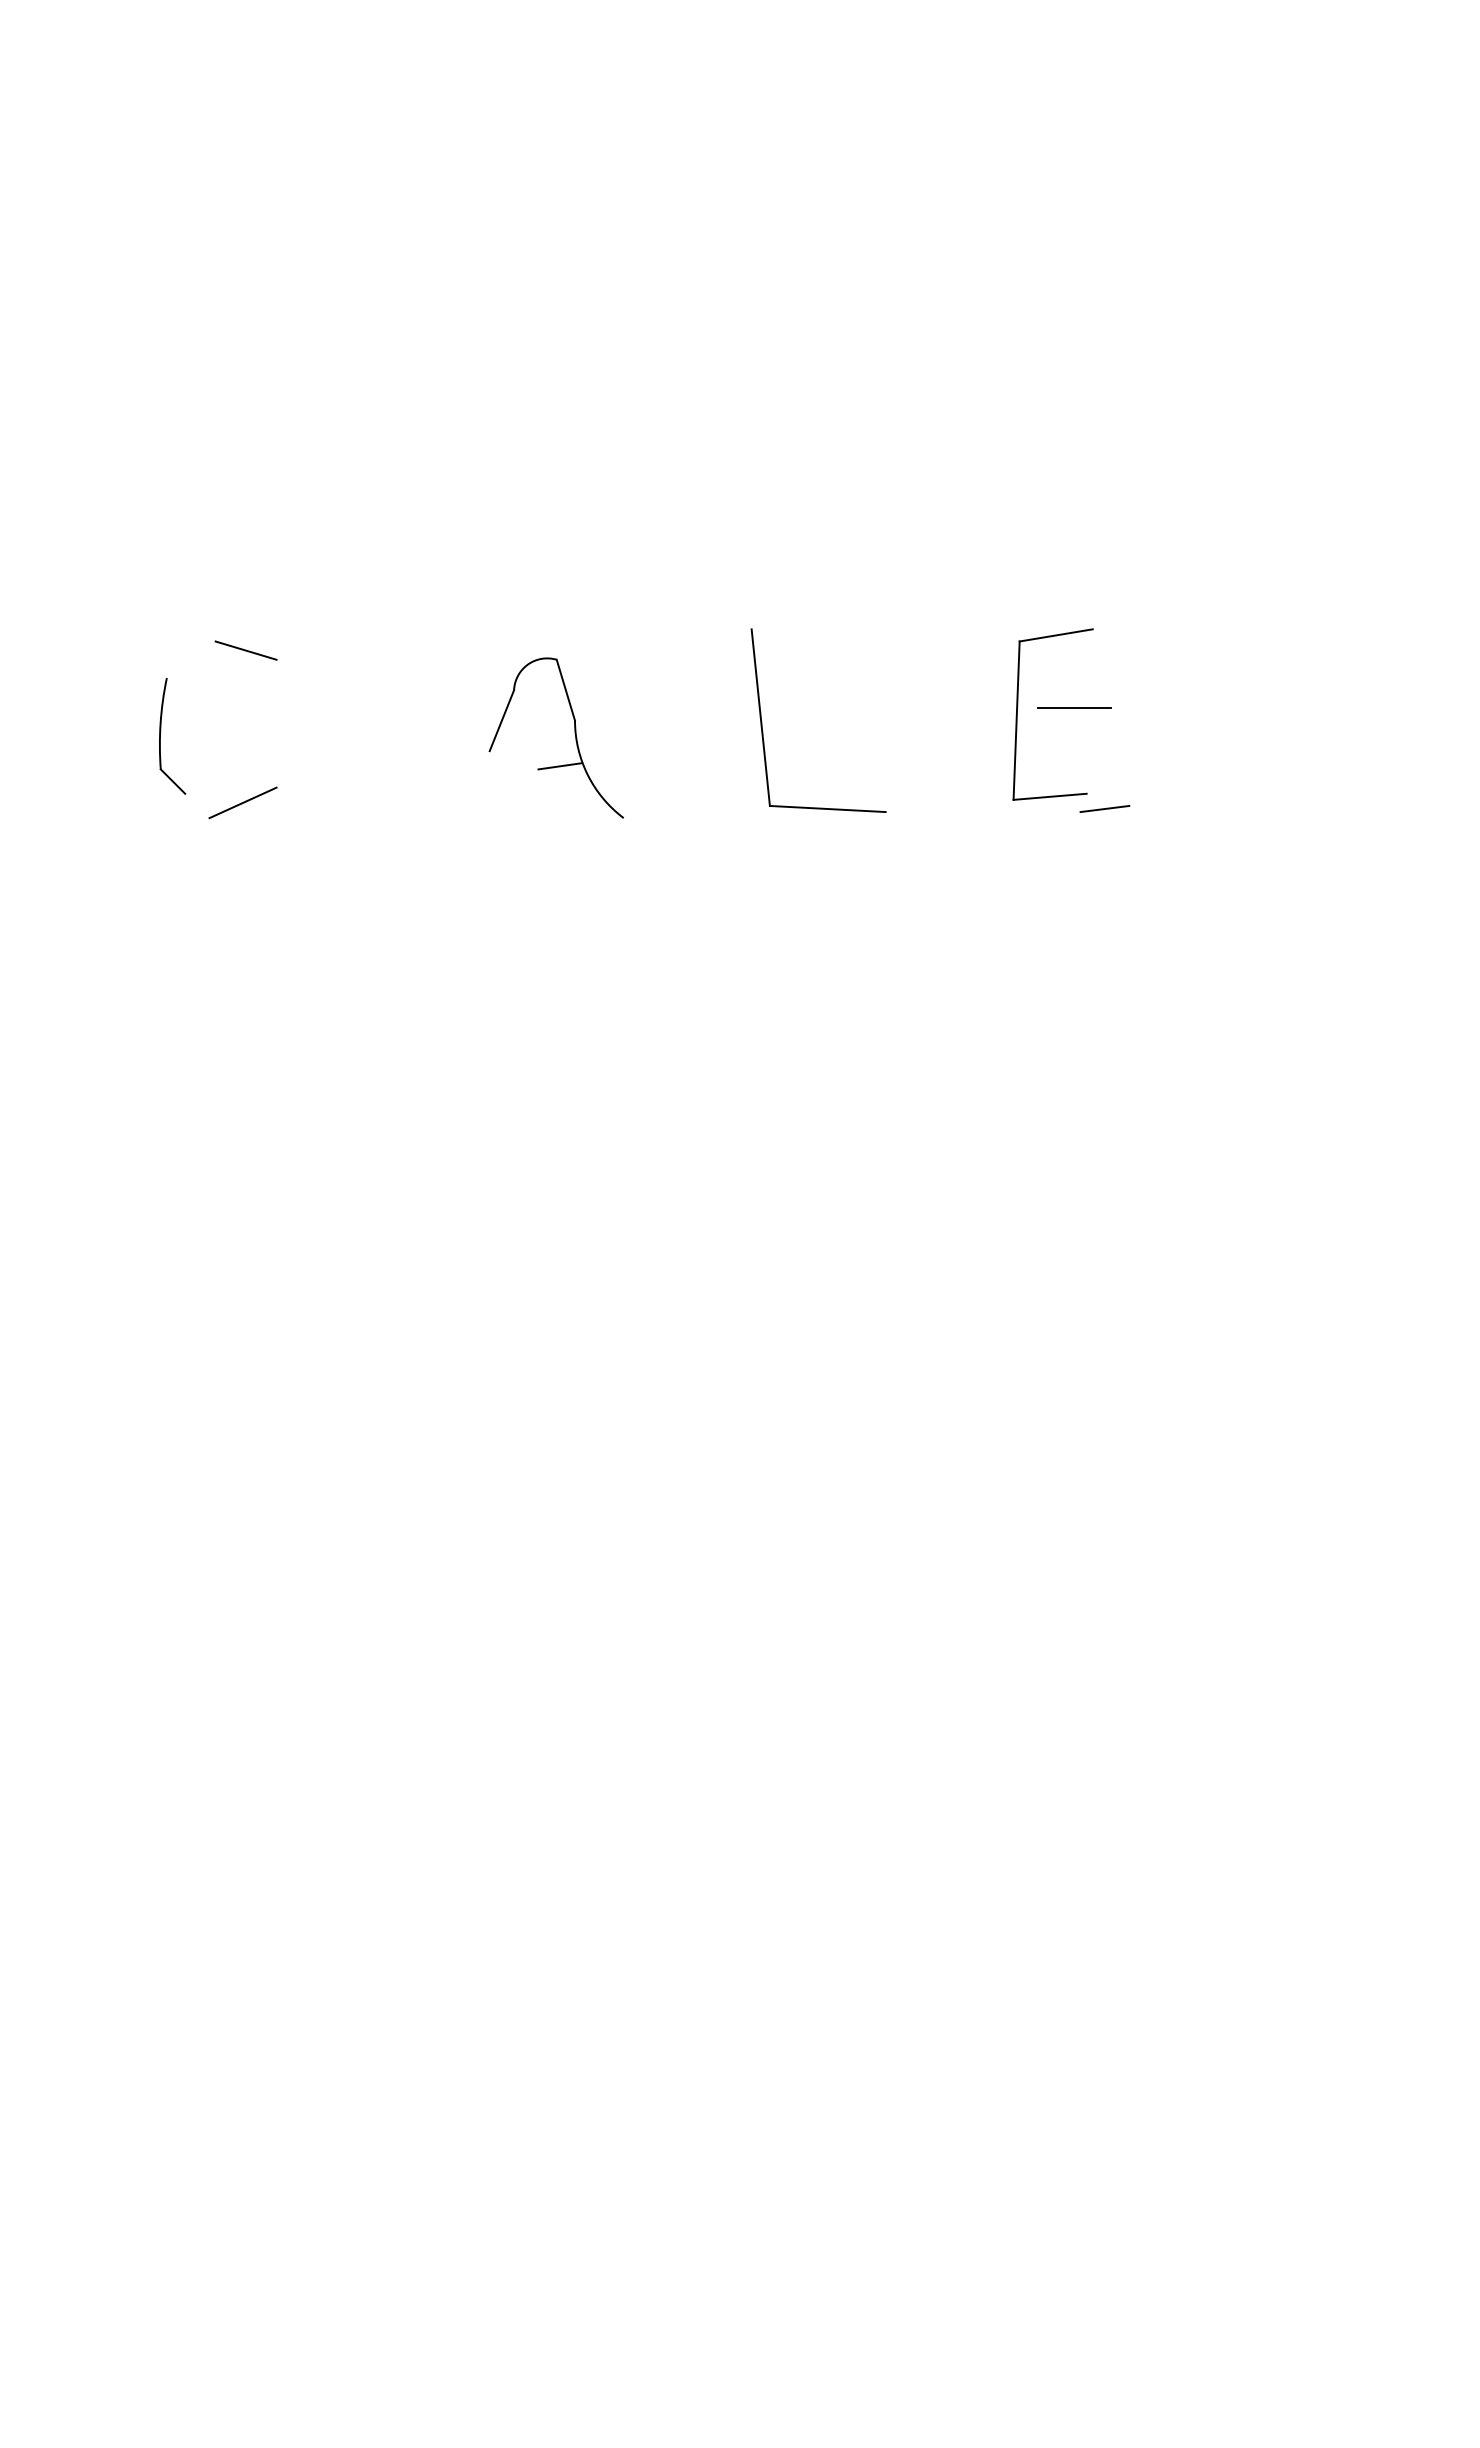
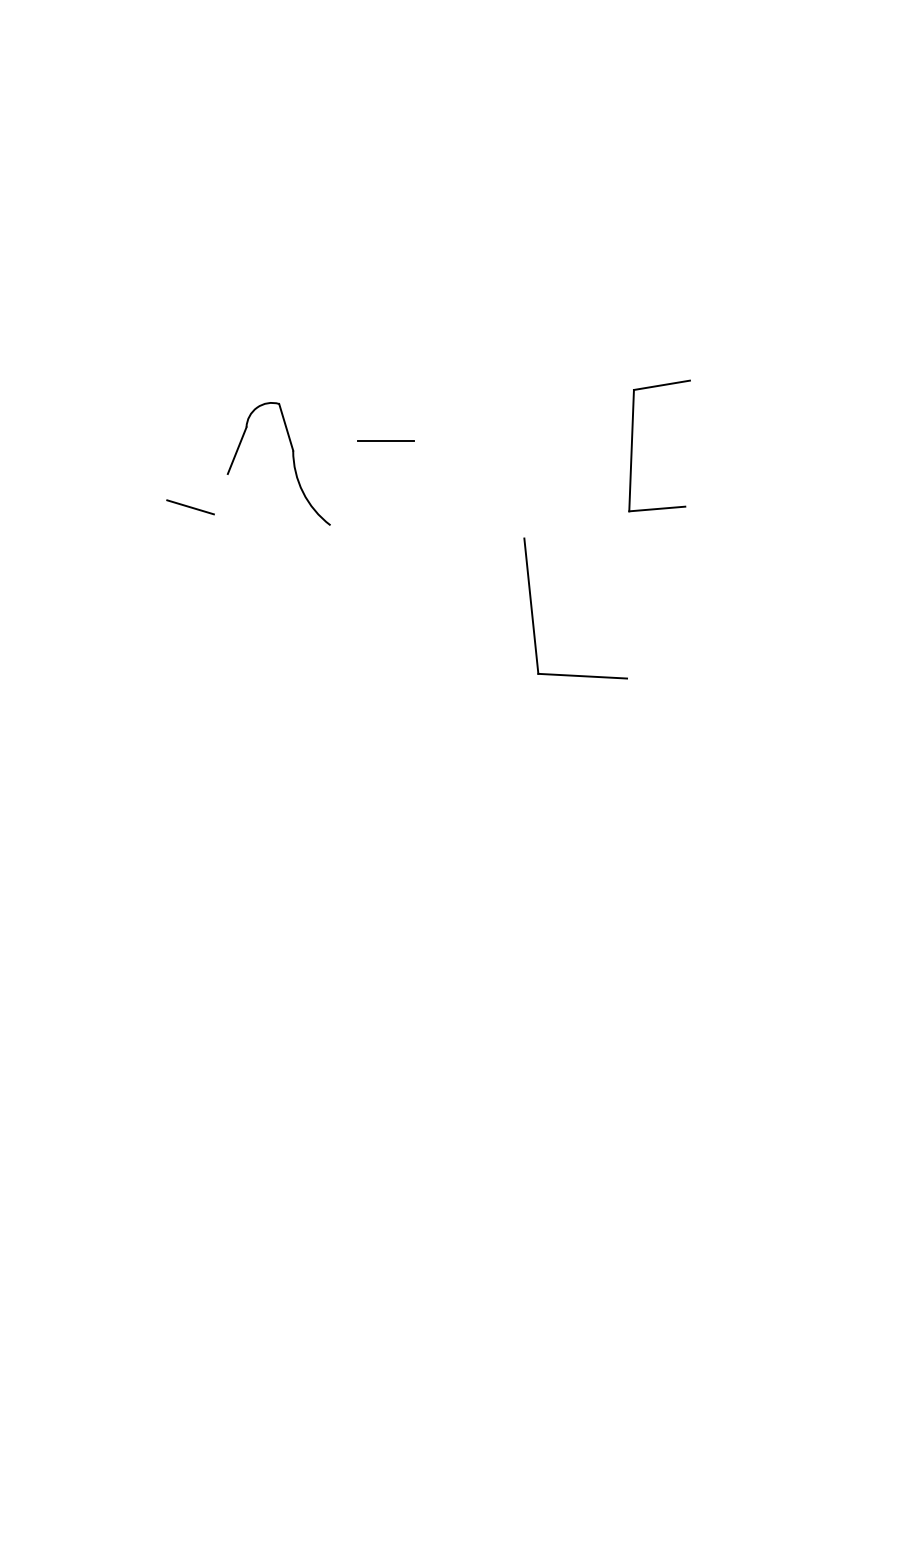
line: (245, 650) -> (190, 507), moved
line: (1074, 707) -> (385, 440), moved
part: (762, 721) -> (532, 609), moved
line: (559, 766) -> (281, 485), removed
line: (242, 802) -> (38, 513), removed
line: (1104, 808) -> (698, 517), removed

